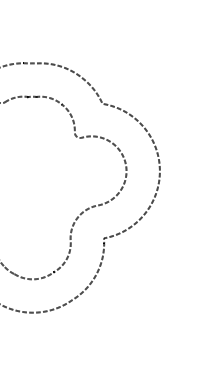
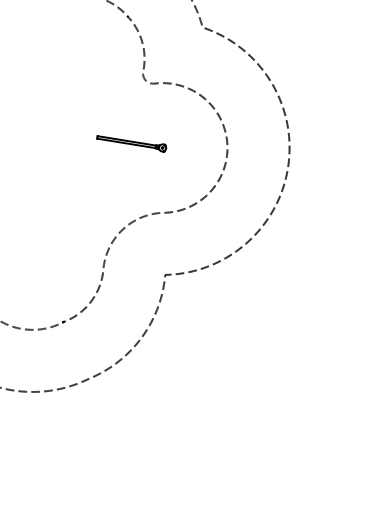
part: (74, 171) -> (130, 143), added

